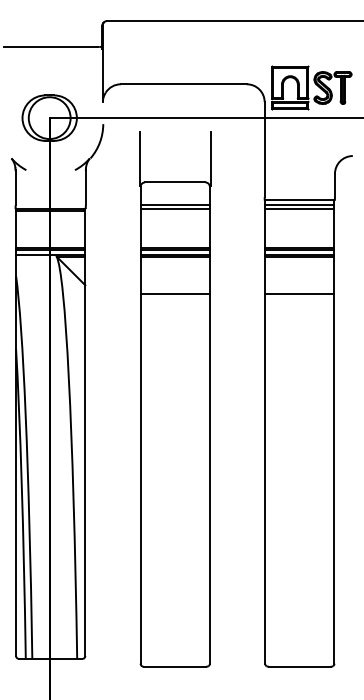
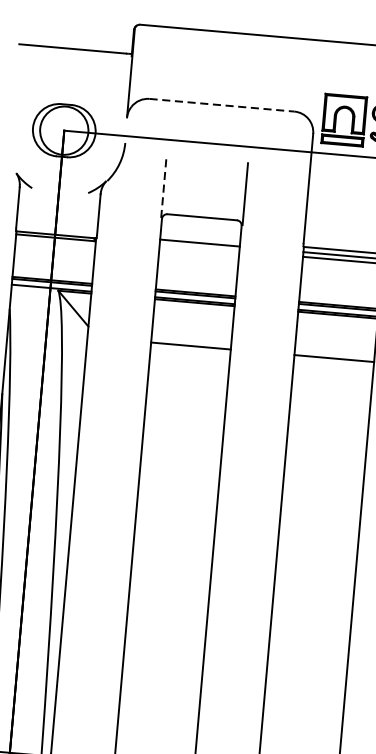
line: (183, 84) -> (221, 105), solid -> dashed
line: (139, 159) -> (163, 187), solid -> dashed
line: (174, 208) -> (198, 247), removed

